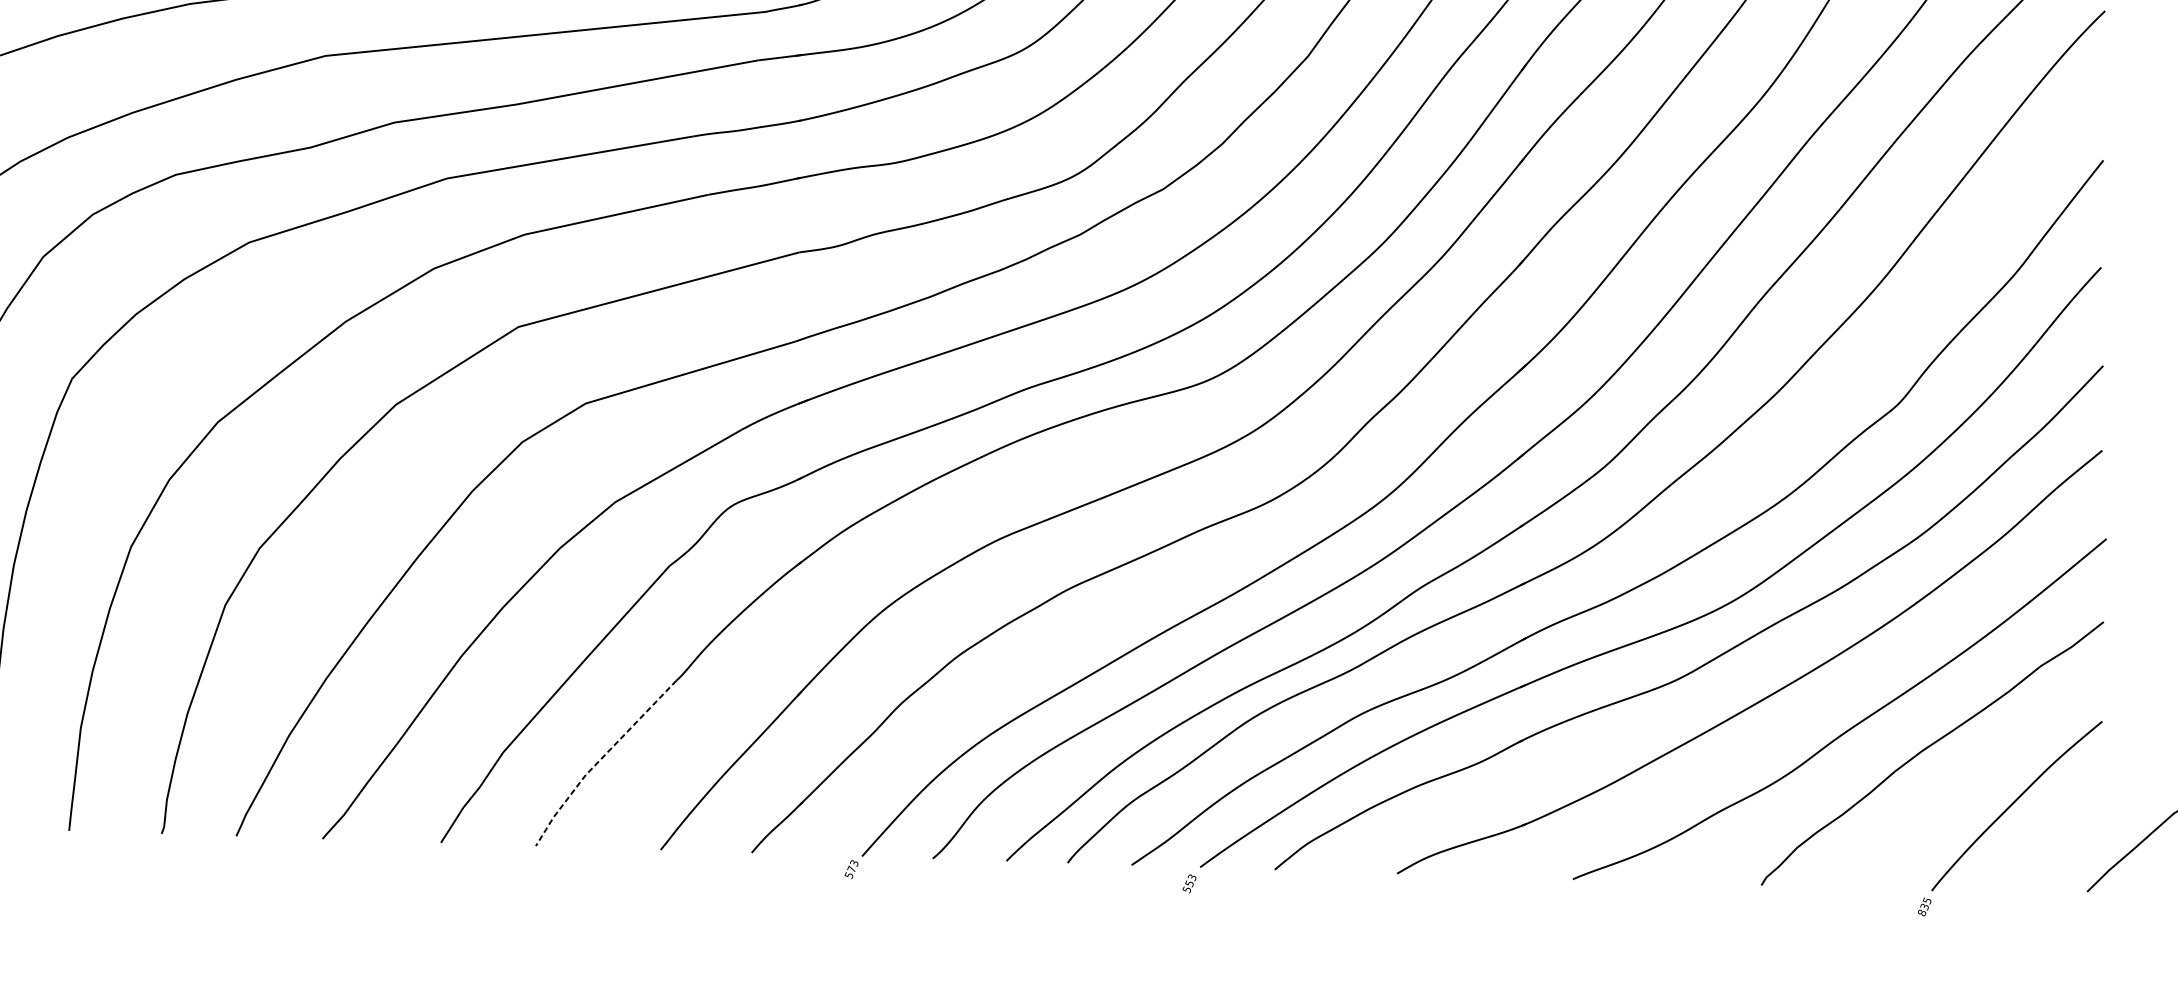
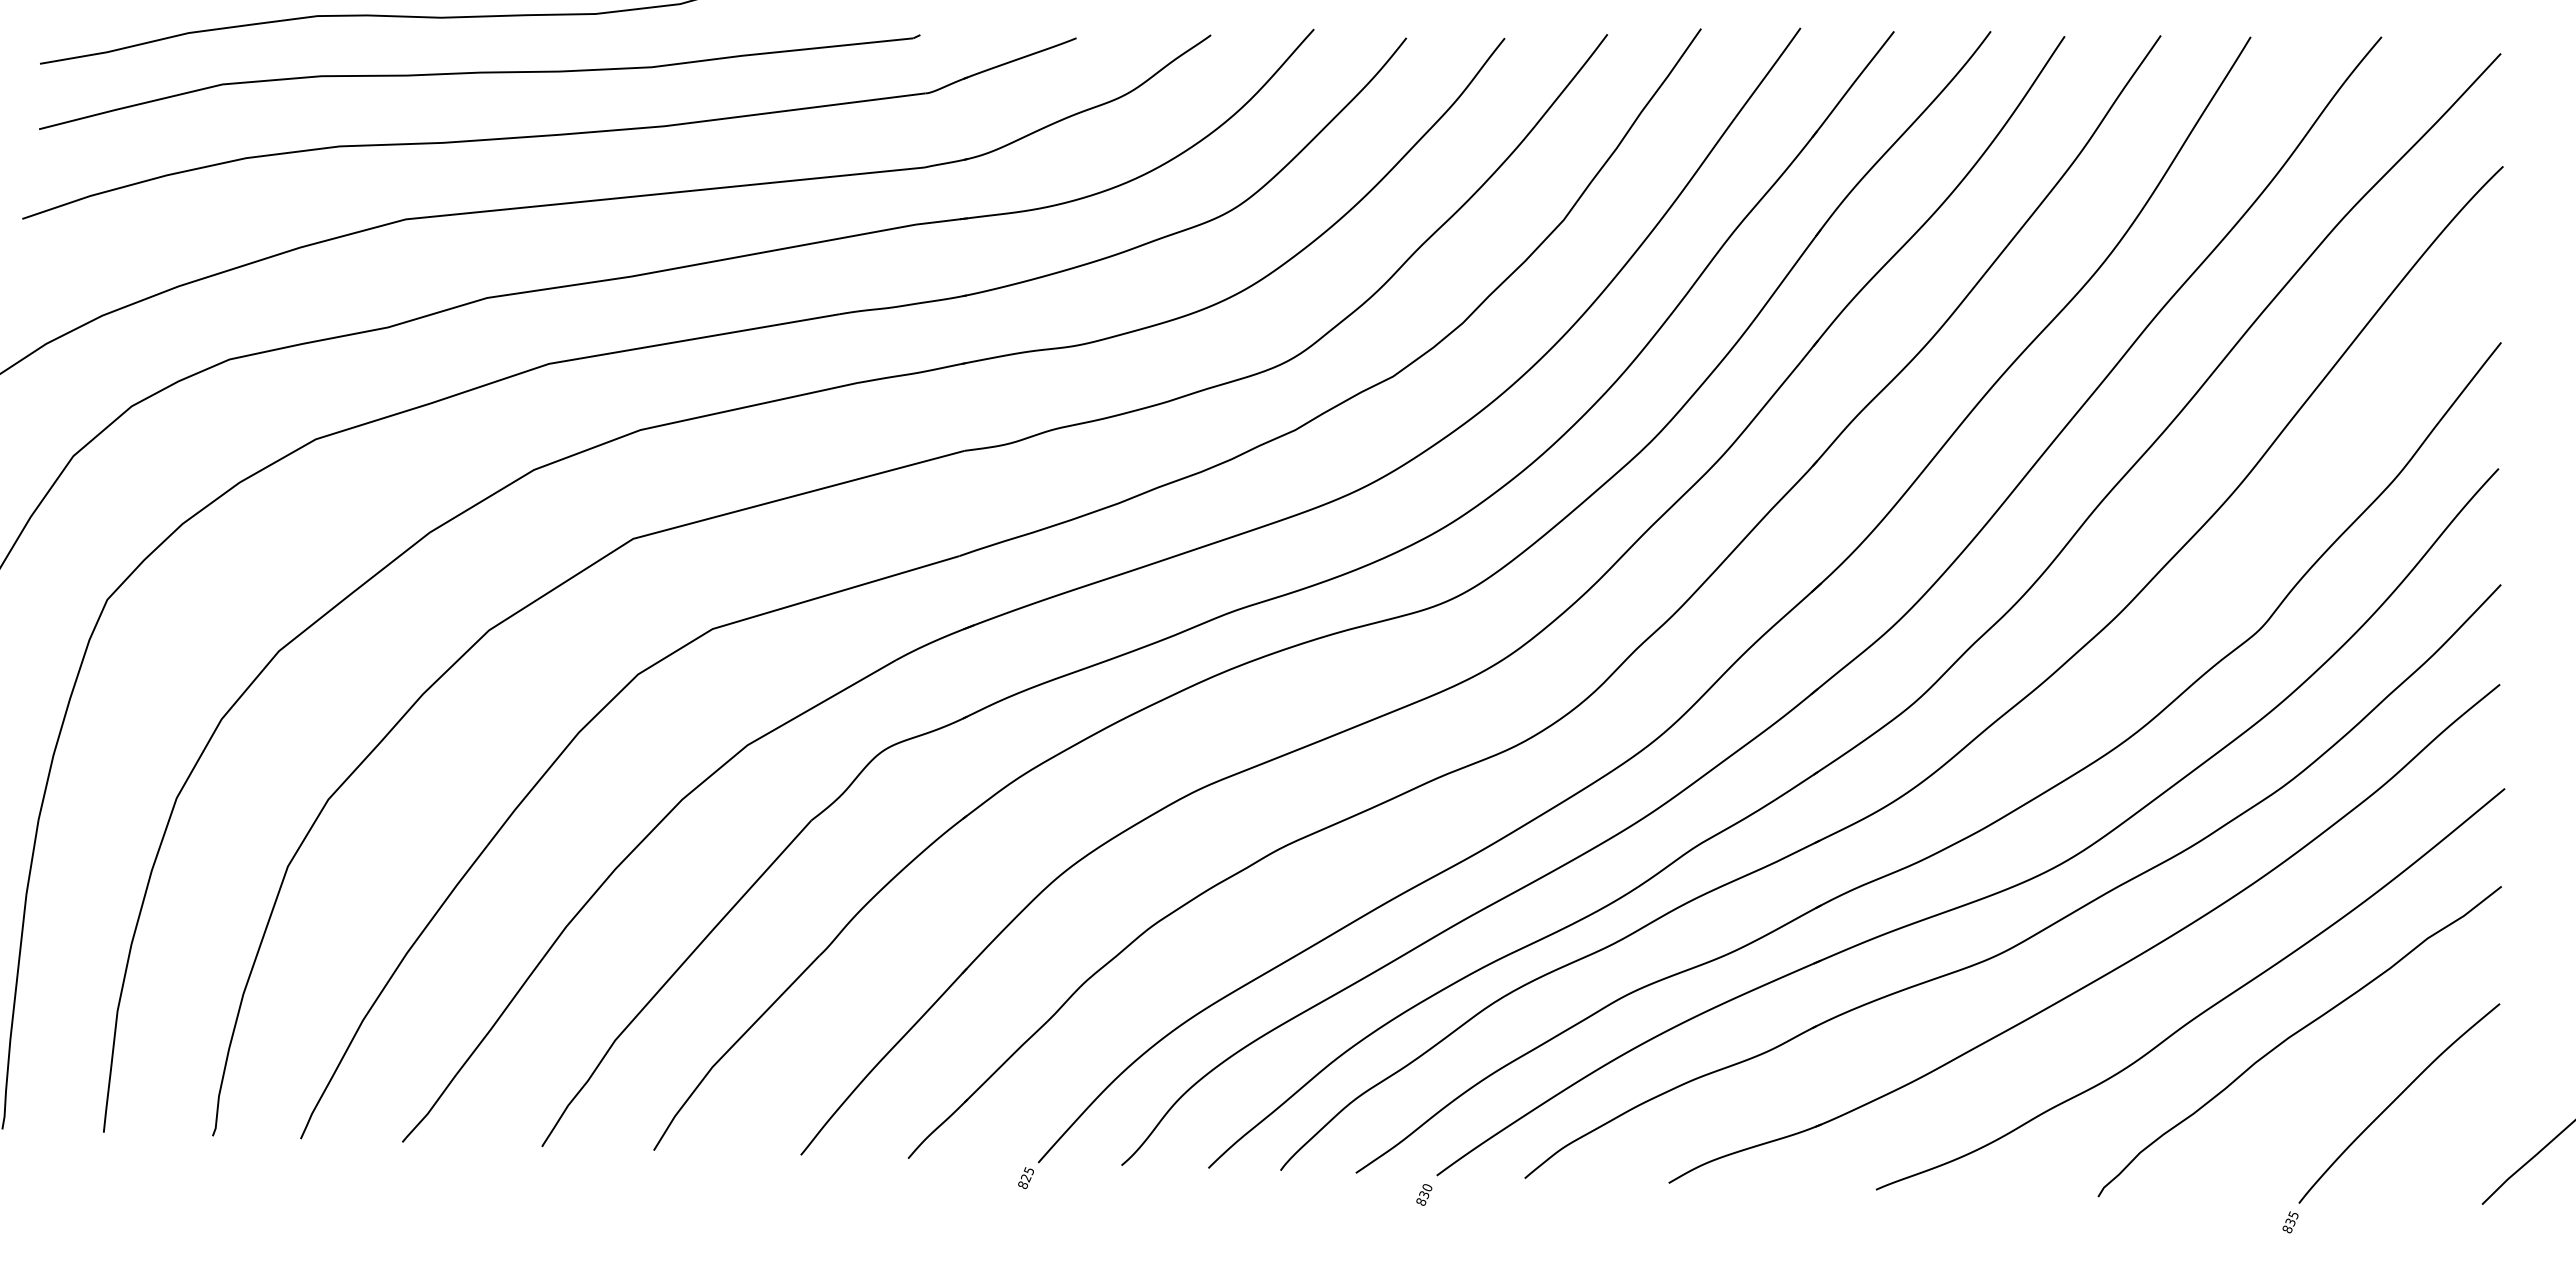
line: (600, 760) -> (729, 1049), dashed -> solid
text: (851, 869) -> (1025, 1178), 573 -> 825
text: (1188, 884) -> (1423, 1195), 553 -> 830

